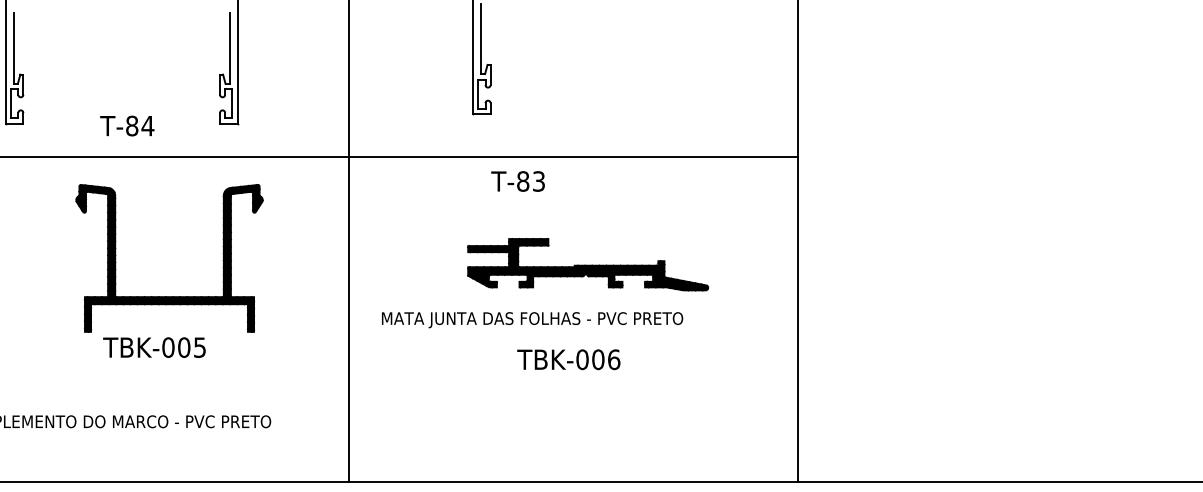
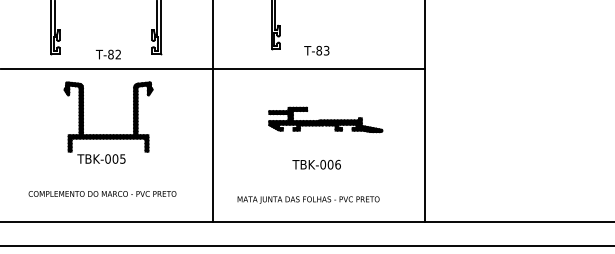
text: (148, 125) -> (118, 54), T-84 -> T-82
text: (517, 180) -> (316, 50), moved
part: (169, 295) -> (108, 134), moved
text: (532, 318) -> (308, 199), moved

